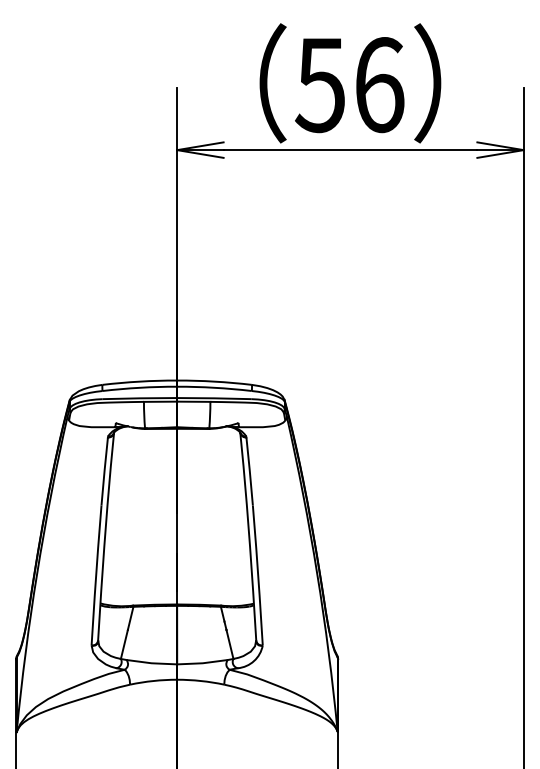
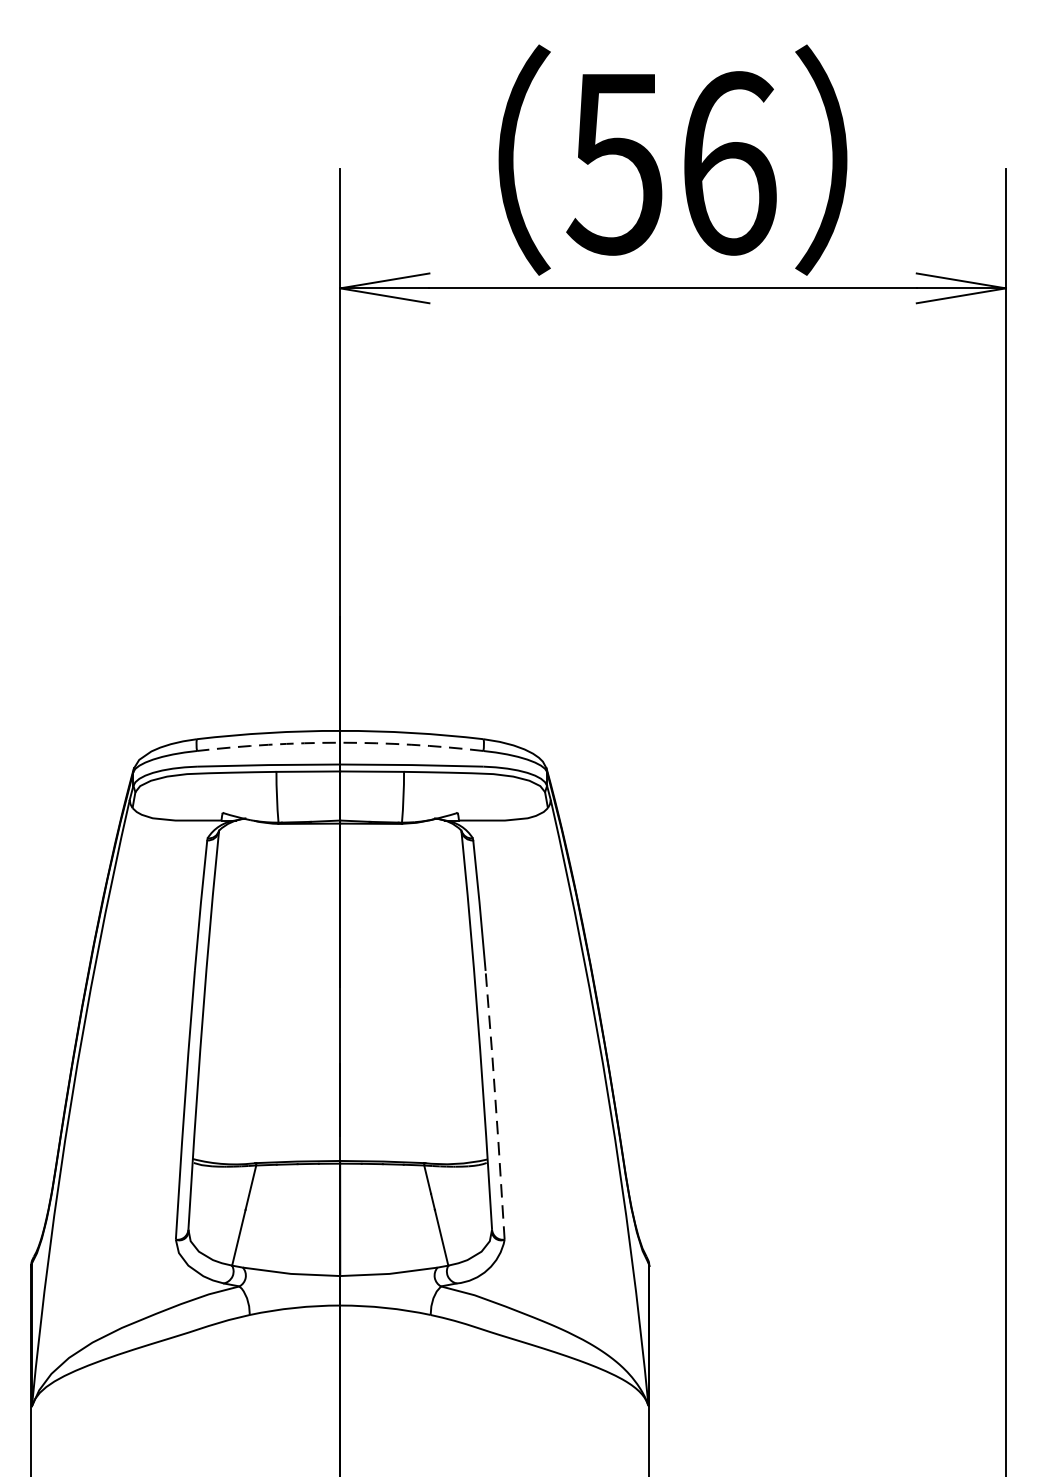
arc: (177, 386) -> (340, 742), solid -> dashed
line: (258, 575) -> (496, 1105), solid -> dashed

